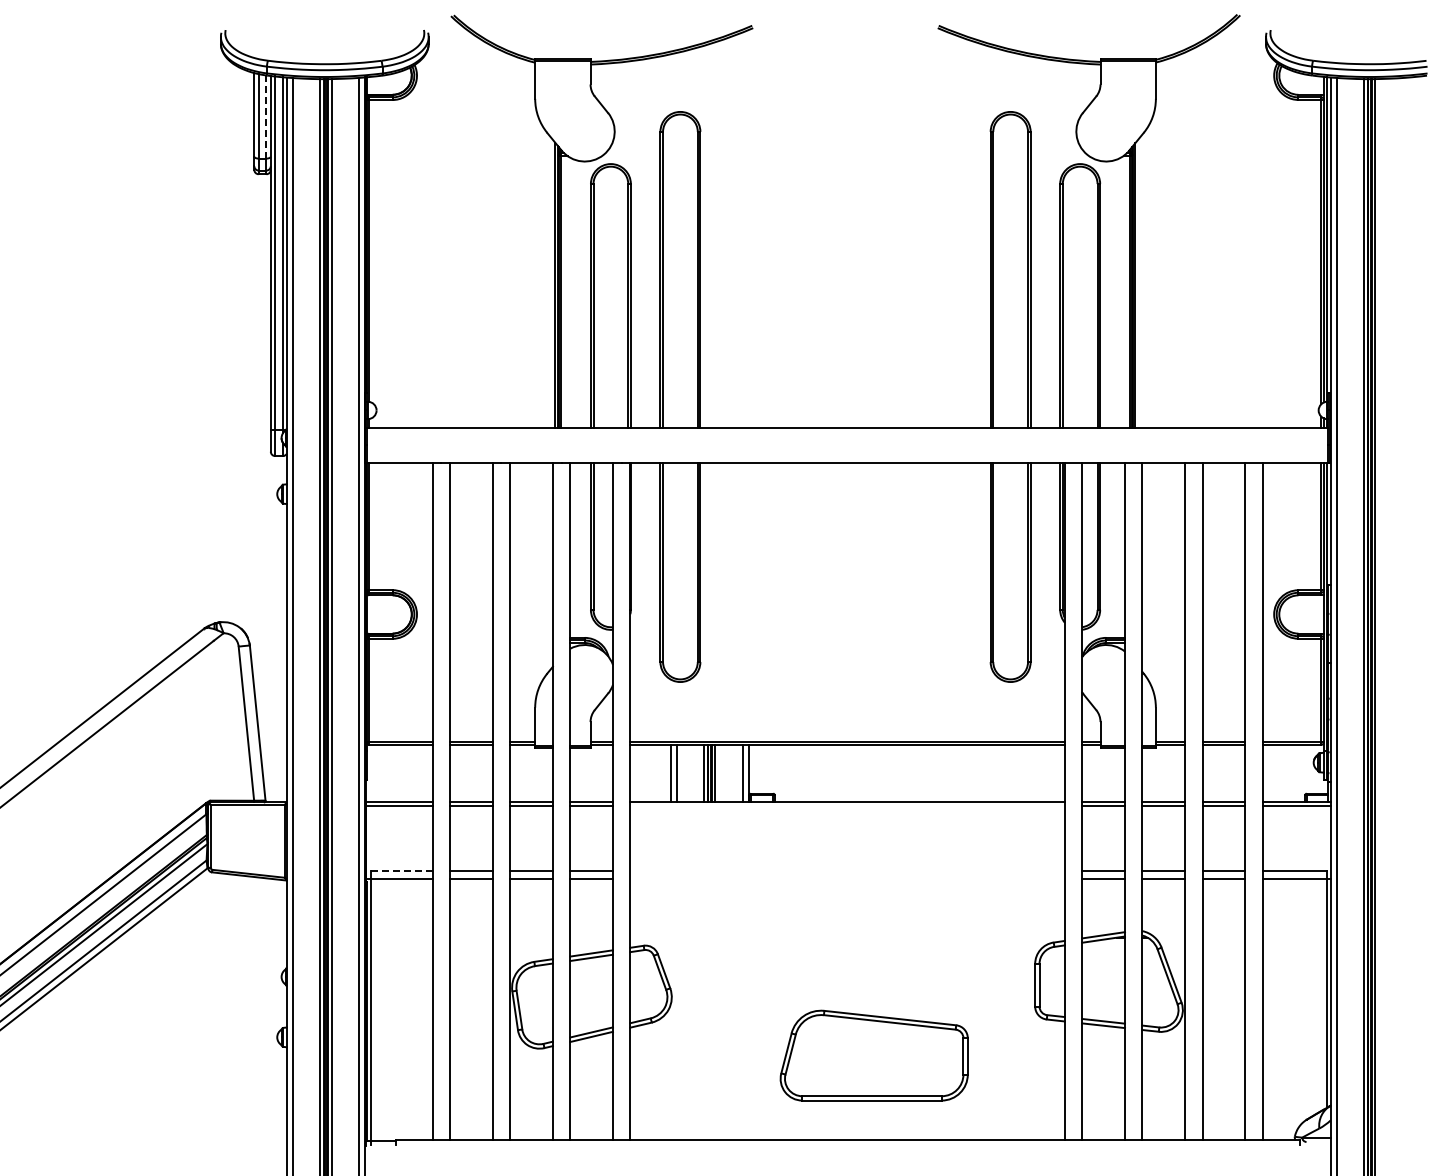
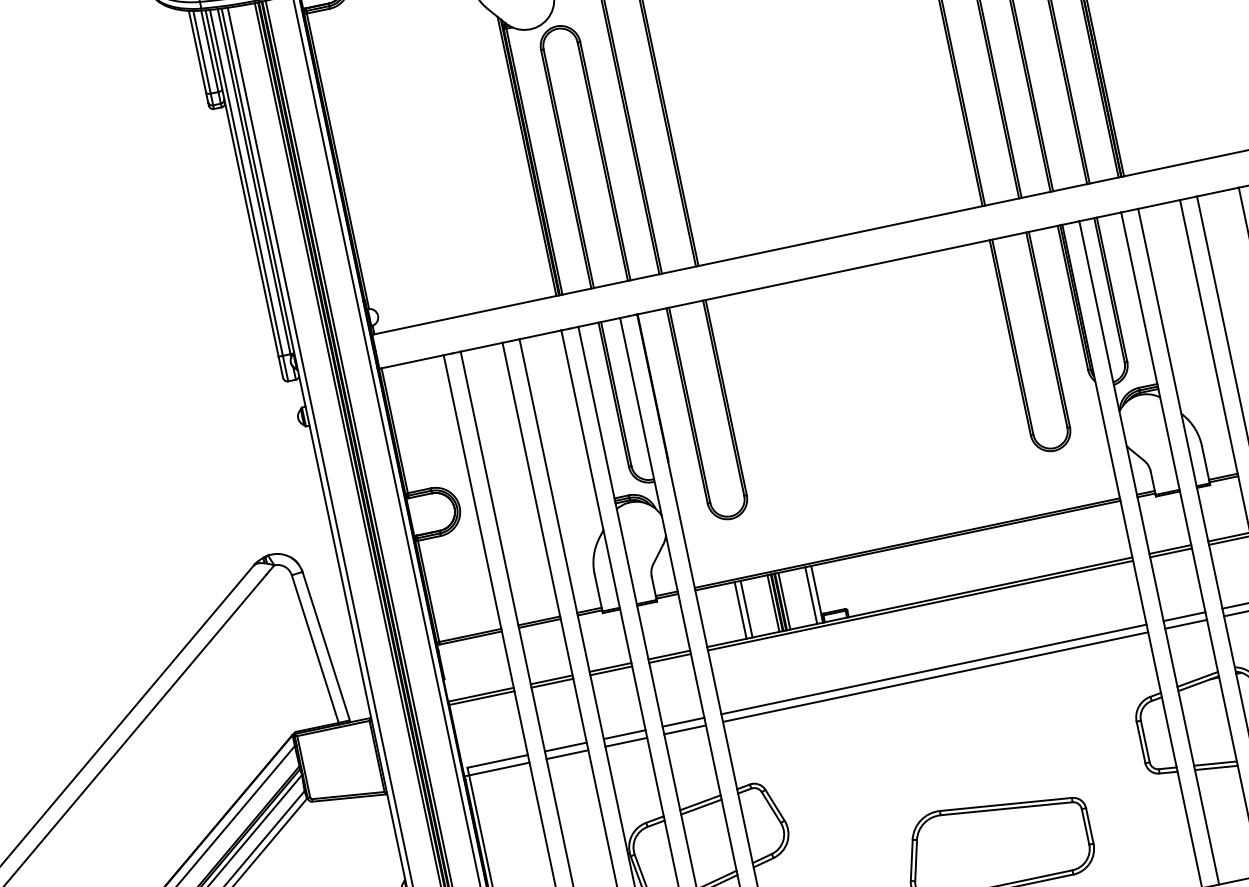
line: (266, 117) -> (209, 51), dashed -> solid
line: (847, 805) -> (920, 605), added
line: (401, 871) -> (497, 761), dashed -> solid
line: (847, 871) -> (933, 669), added
line: (847, 878) -> (935, 676), added

